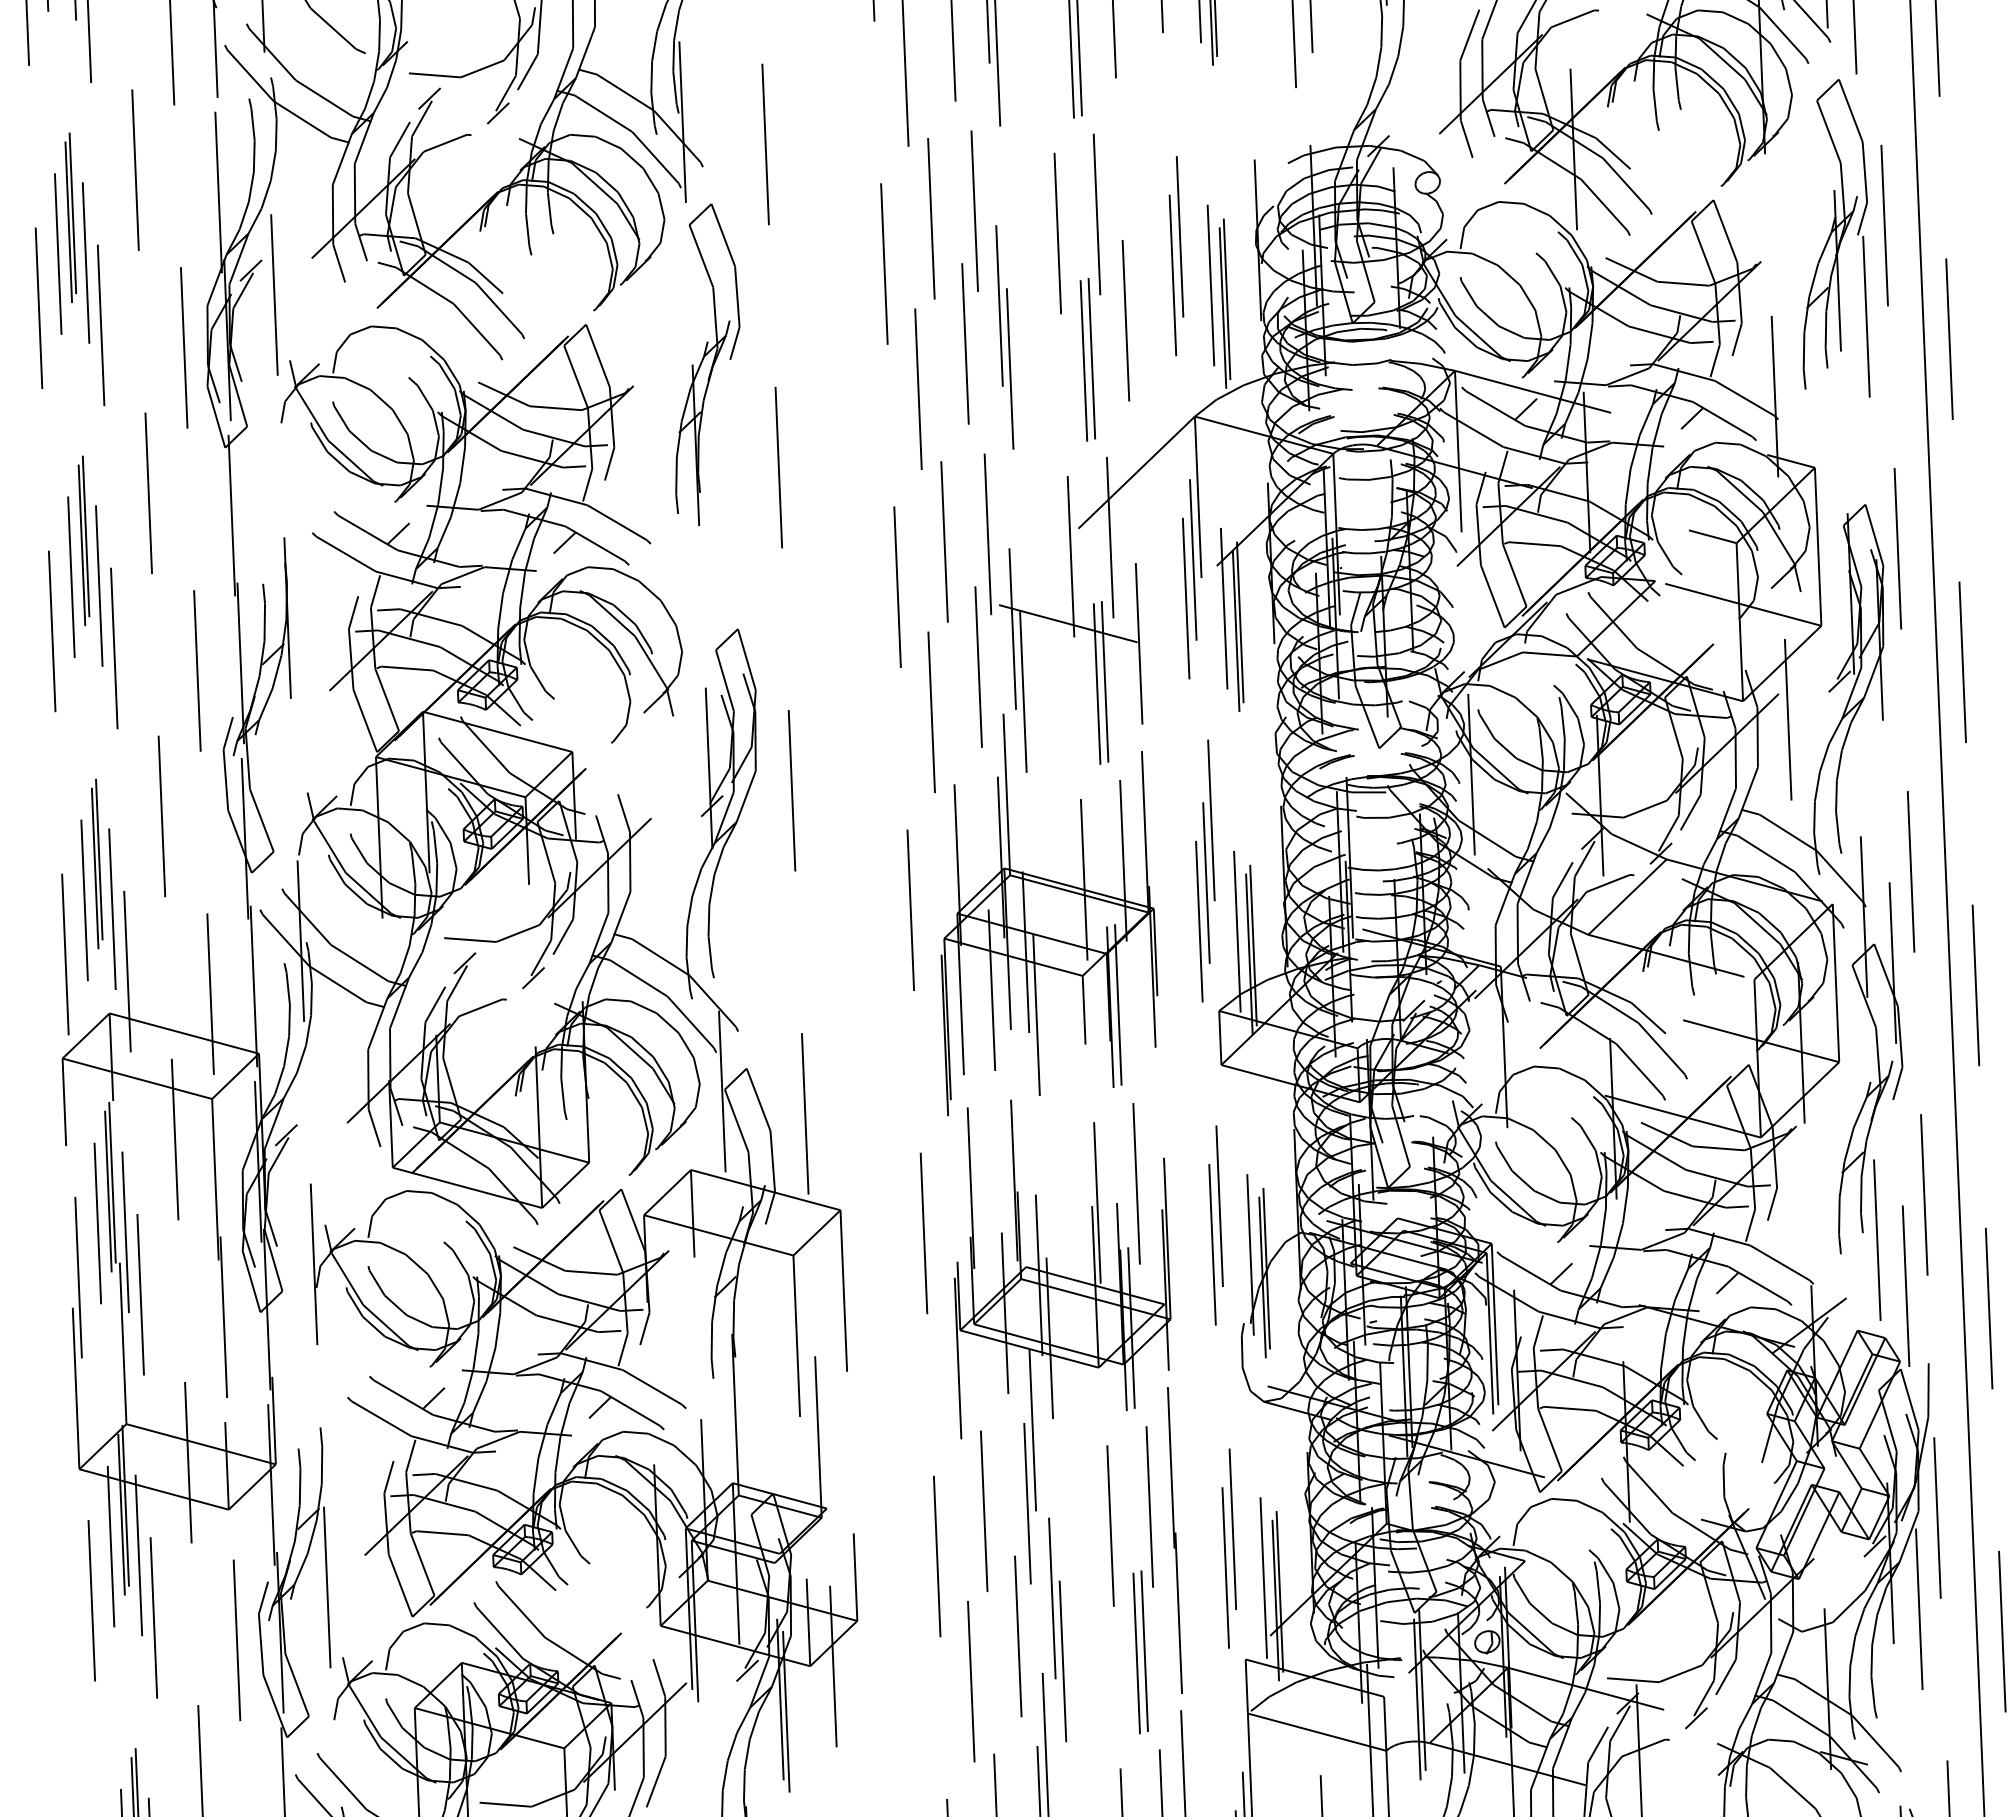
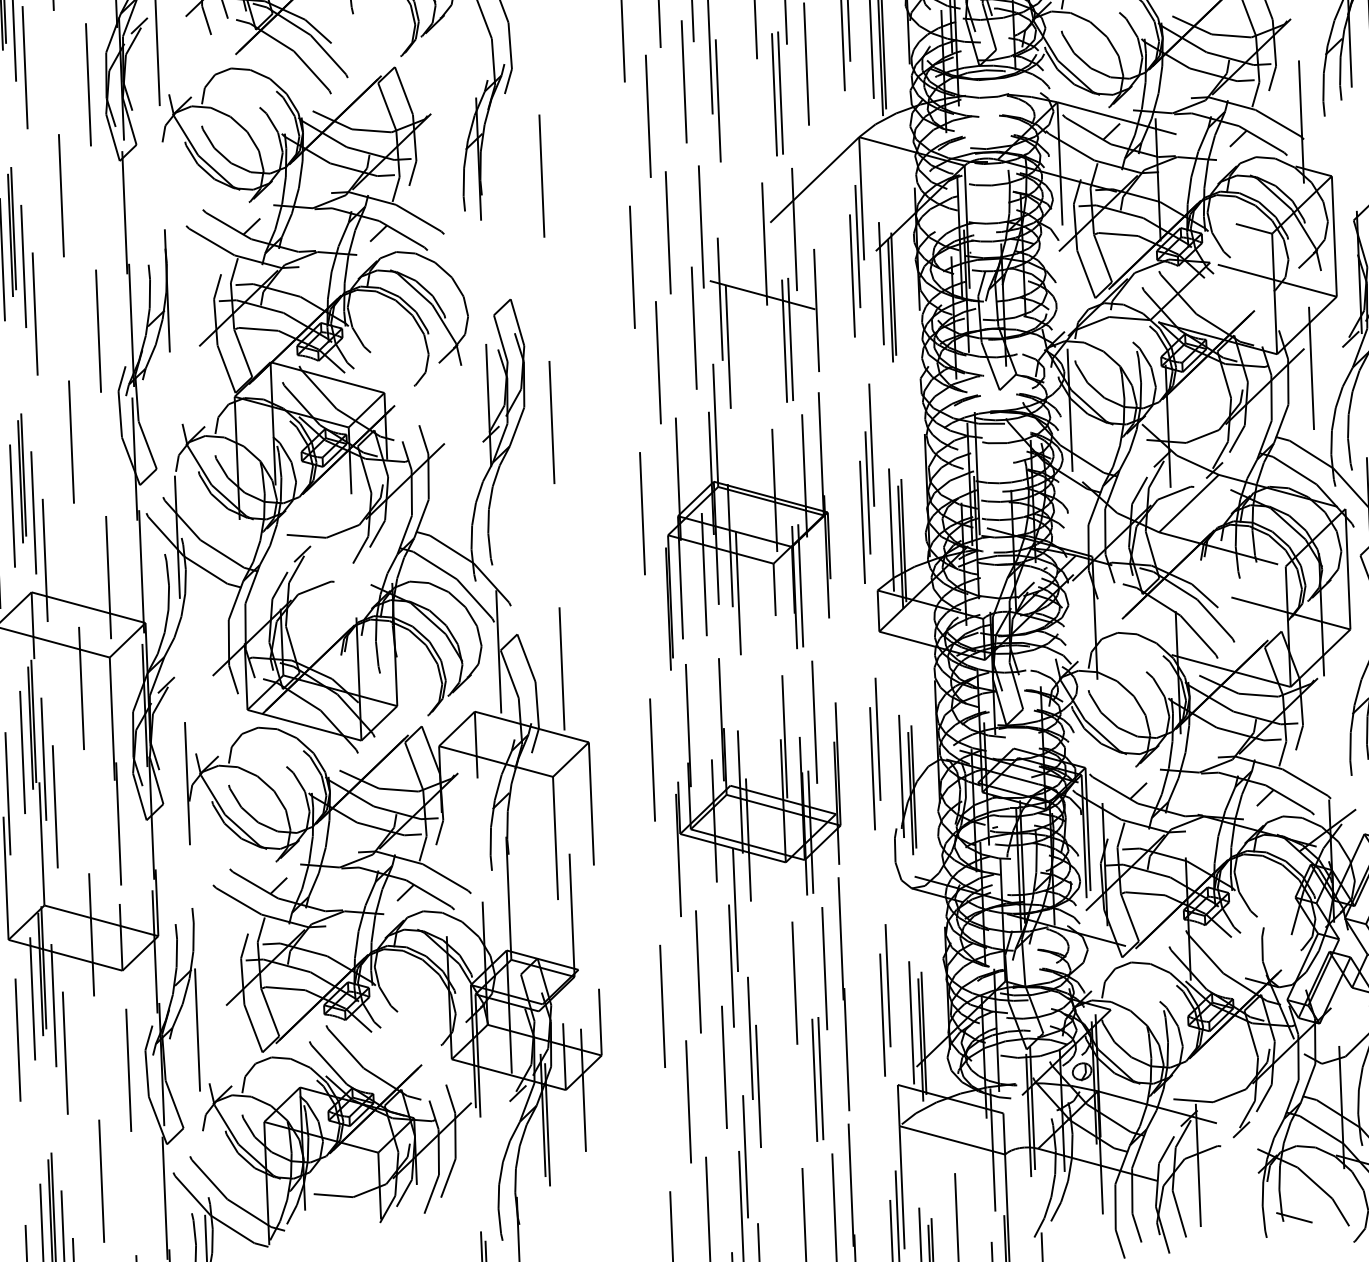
line: (533, 977) -> (354, 564), removed

